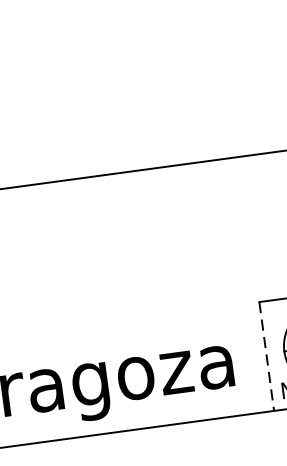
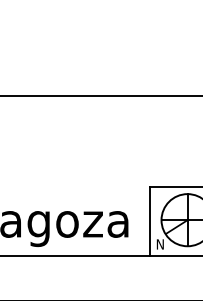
line: (267, 357) -> (150, 222), dashed -> solid

